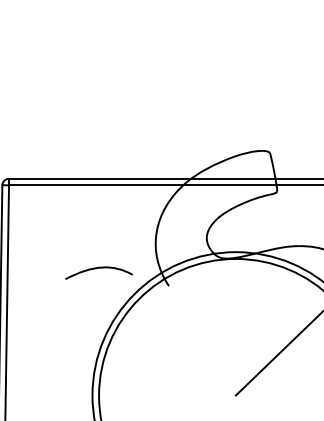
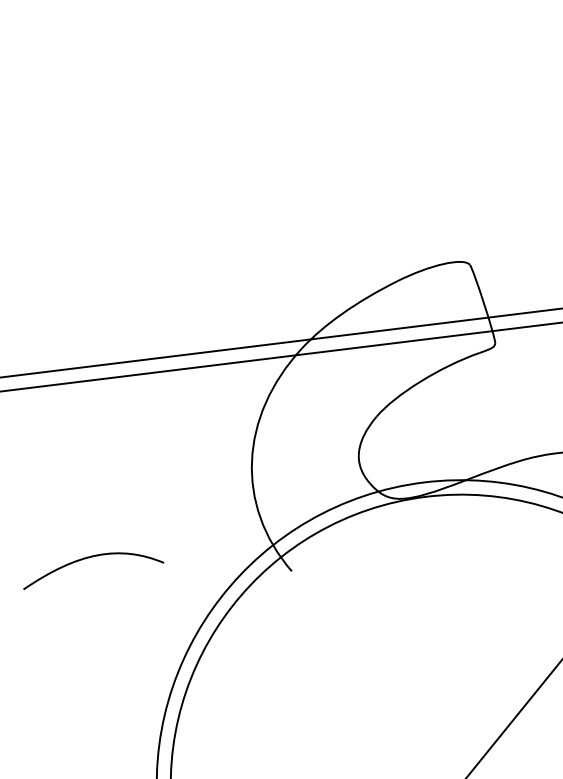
curve: (98, 268) -> (90, 558), moved

